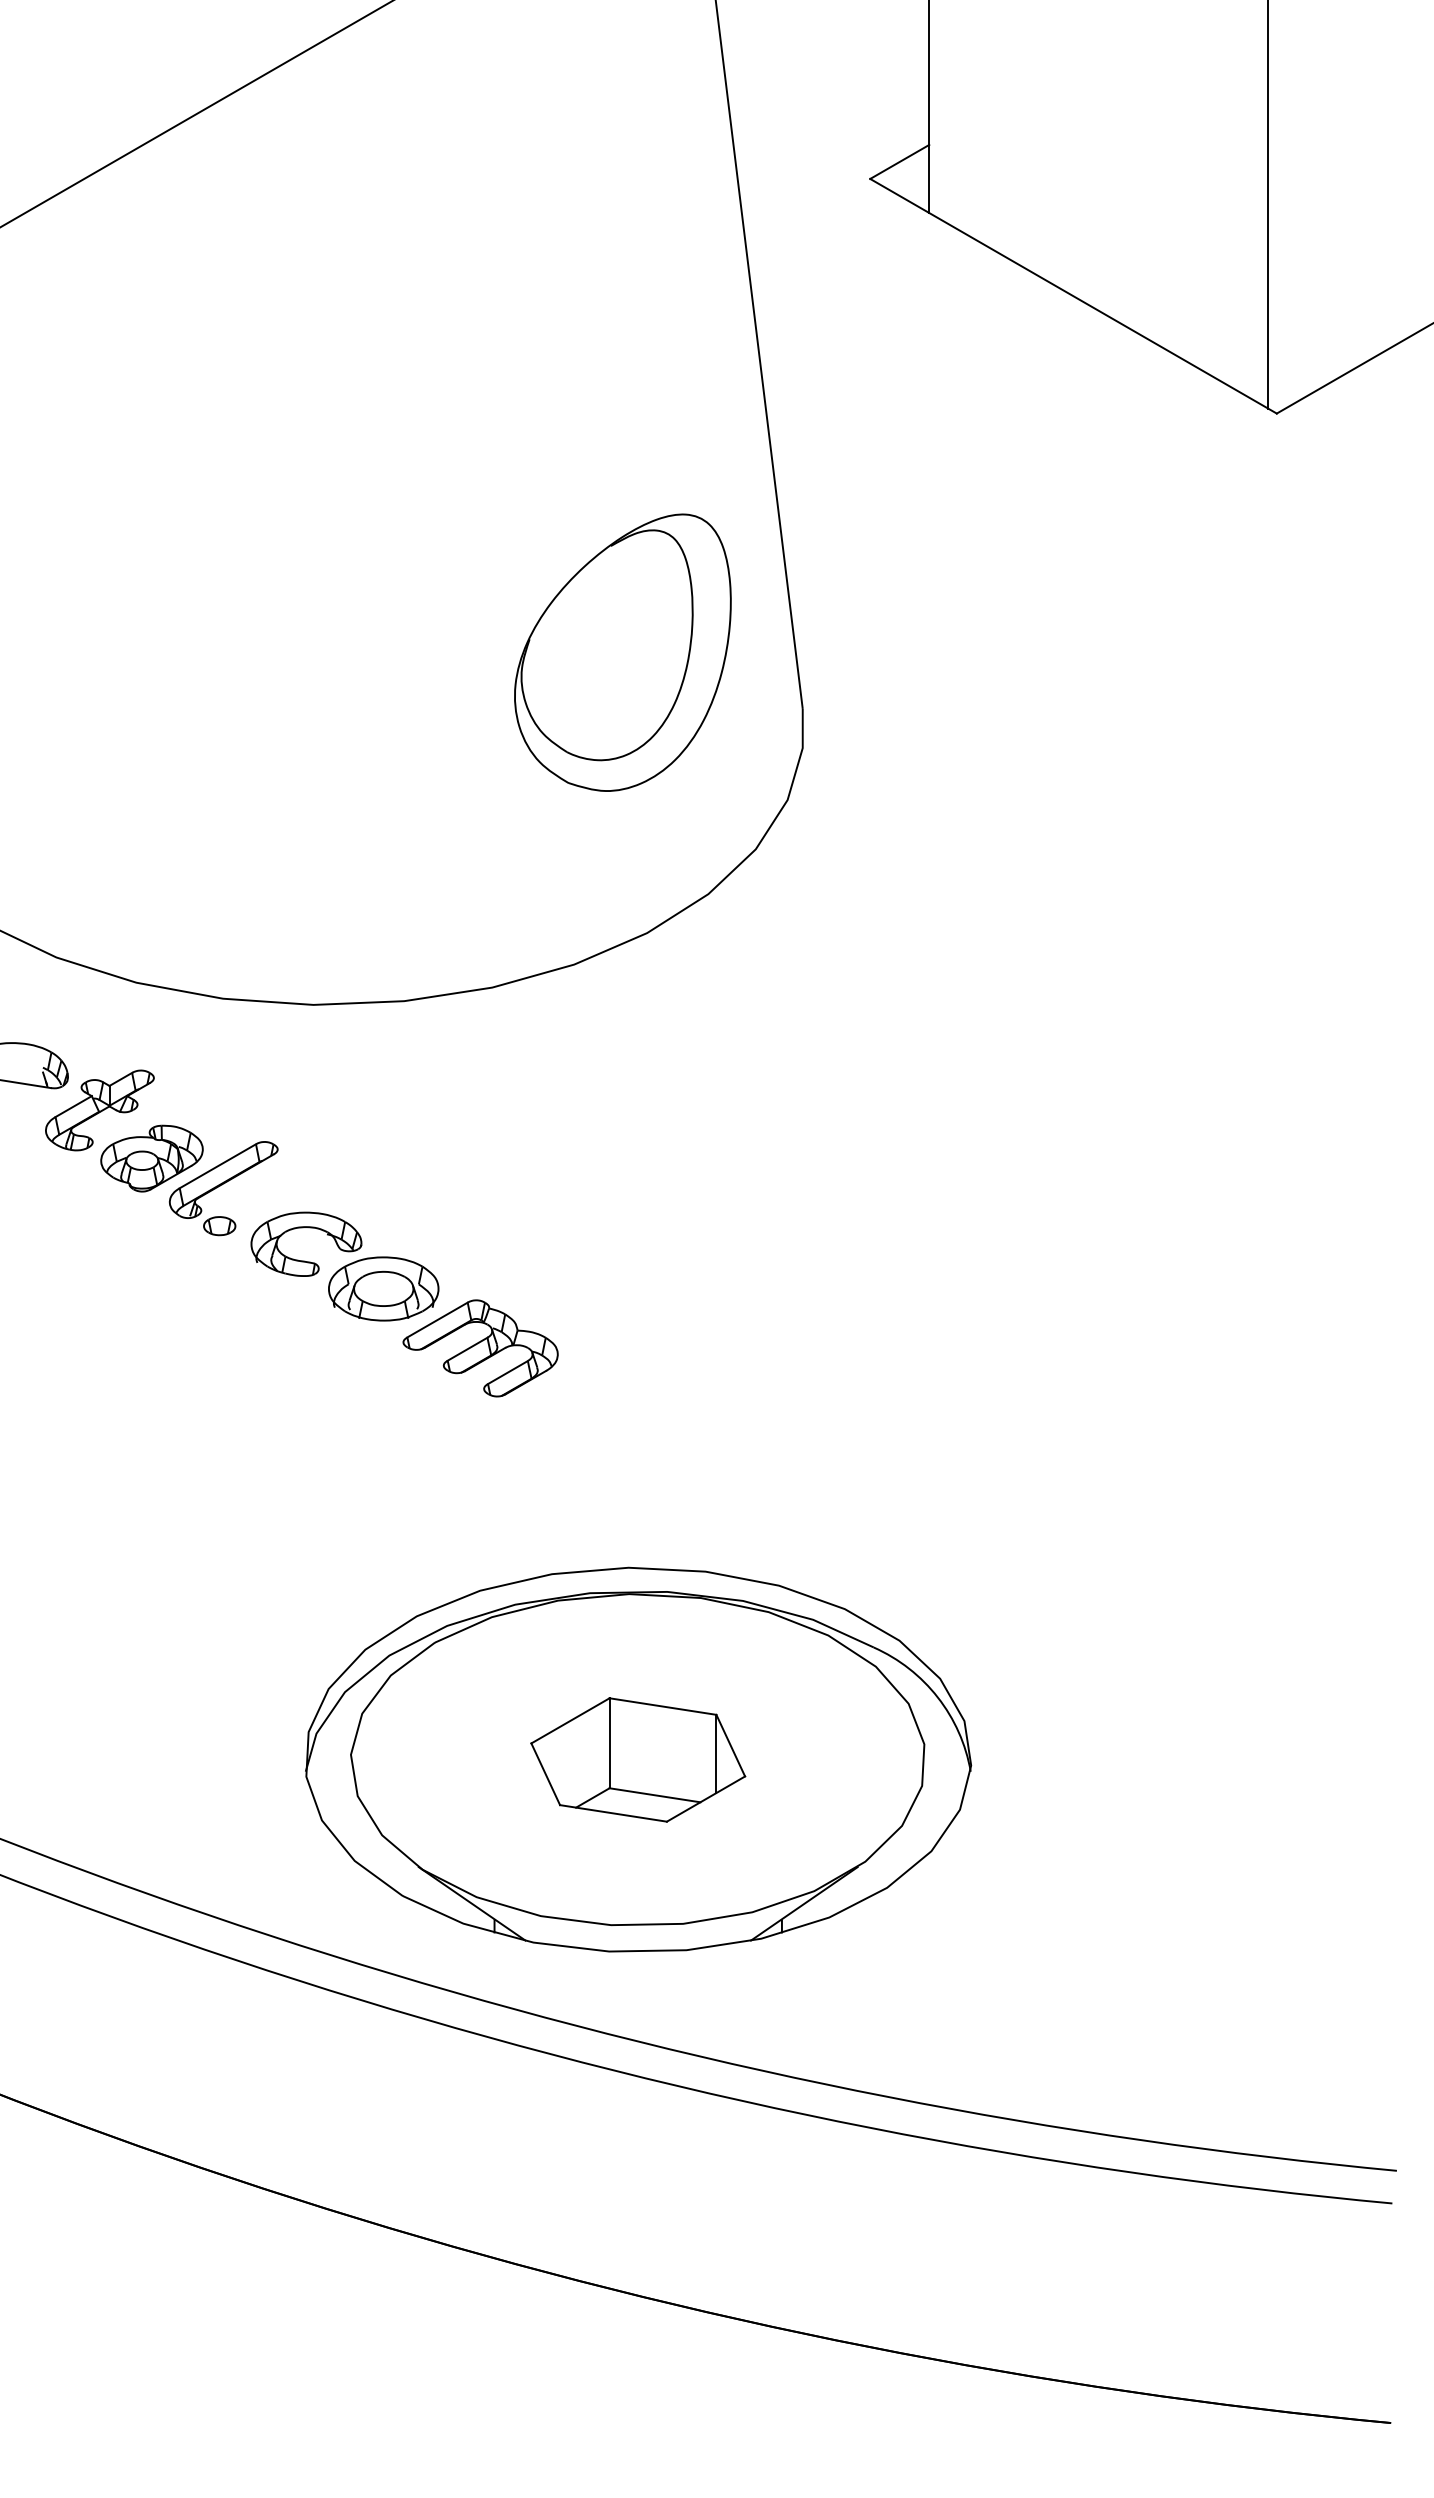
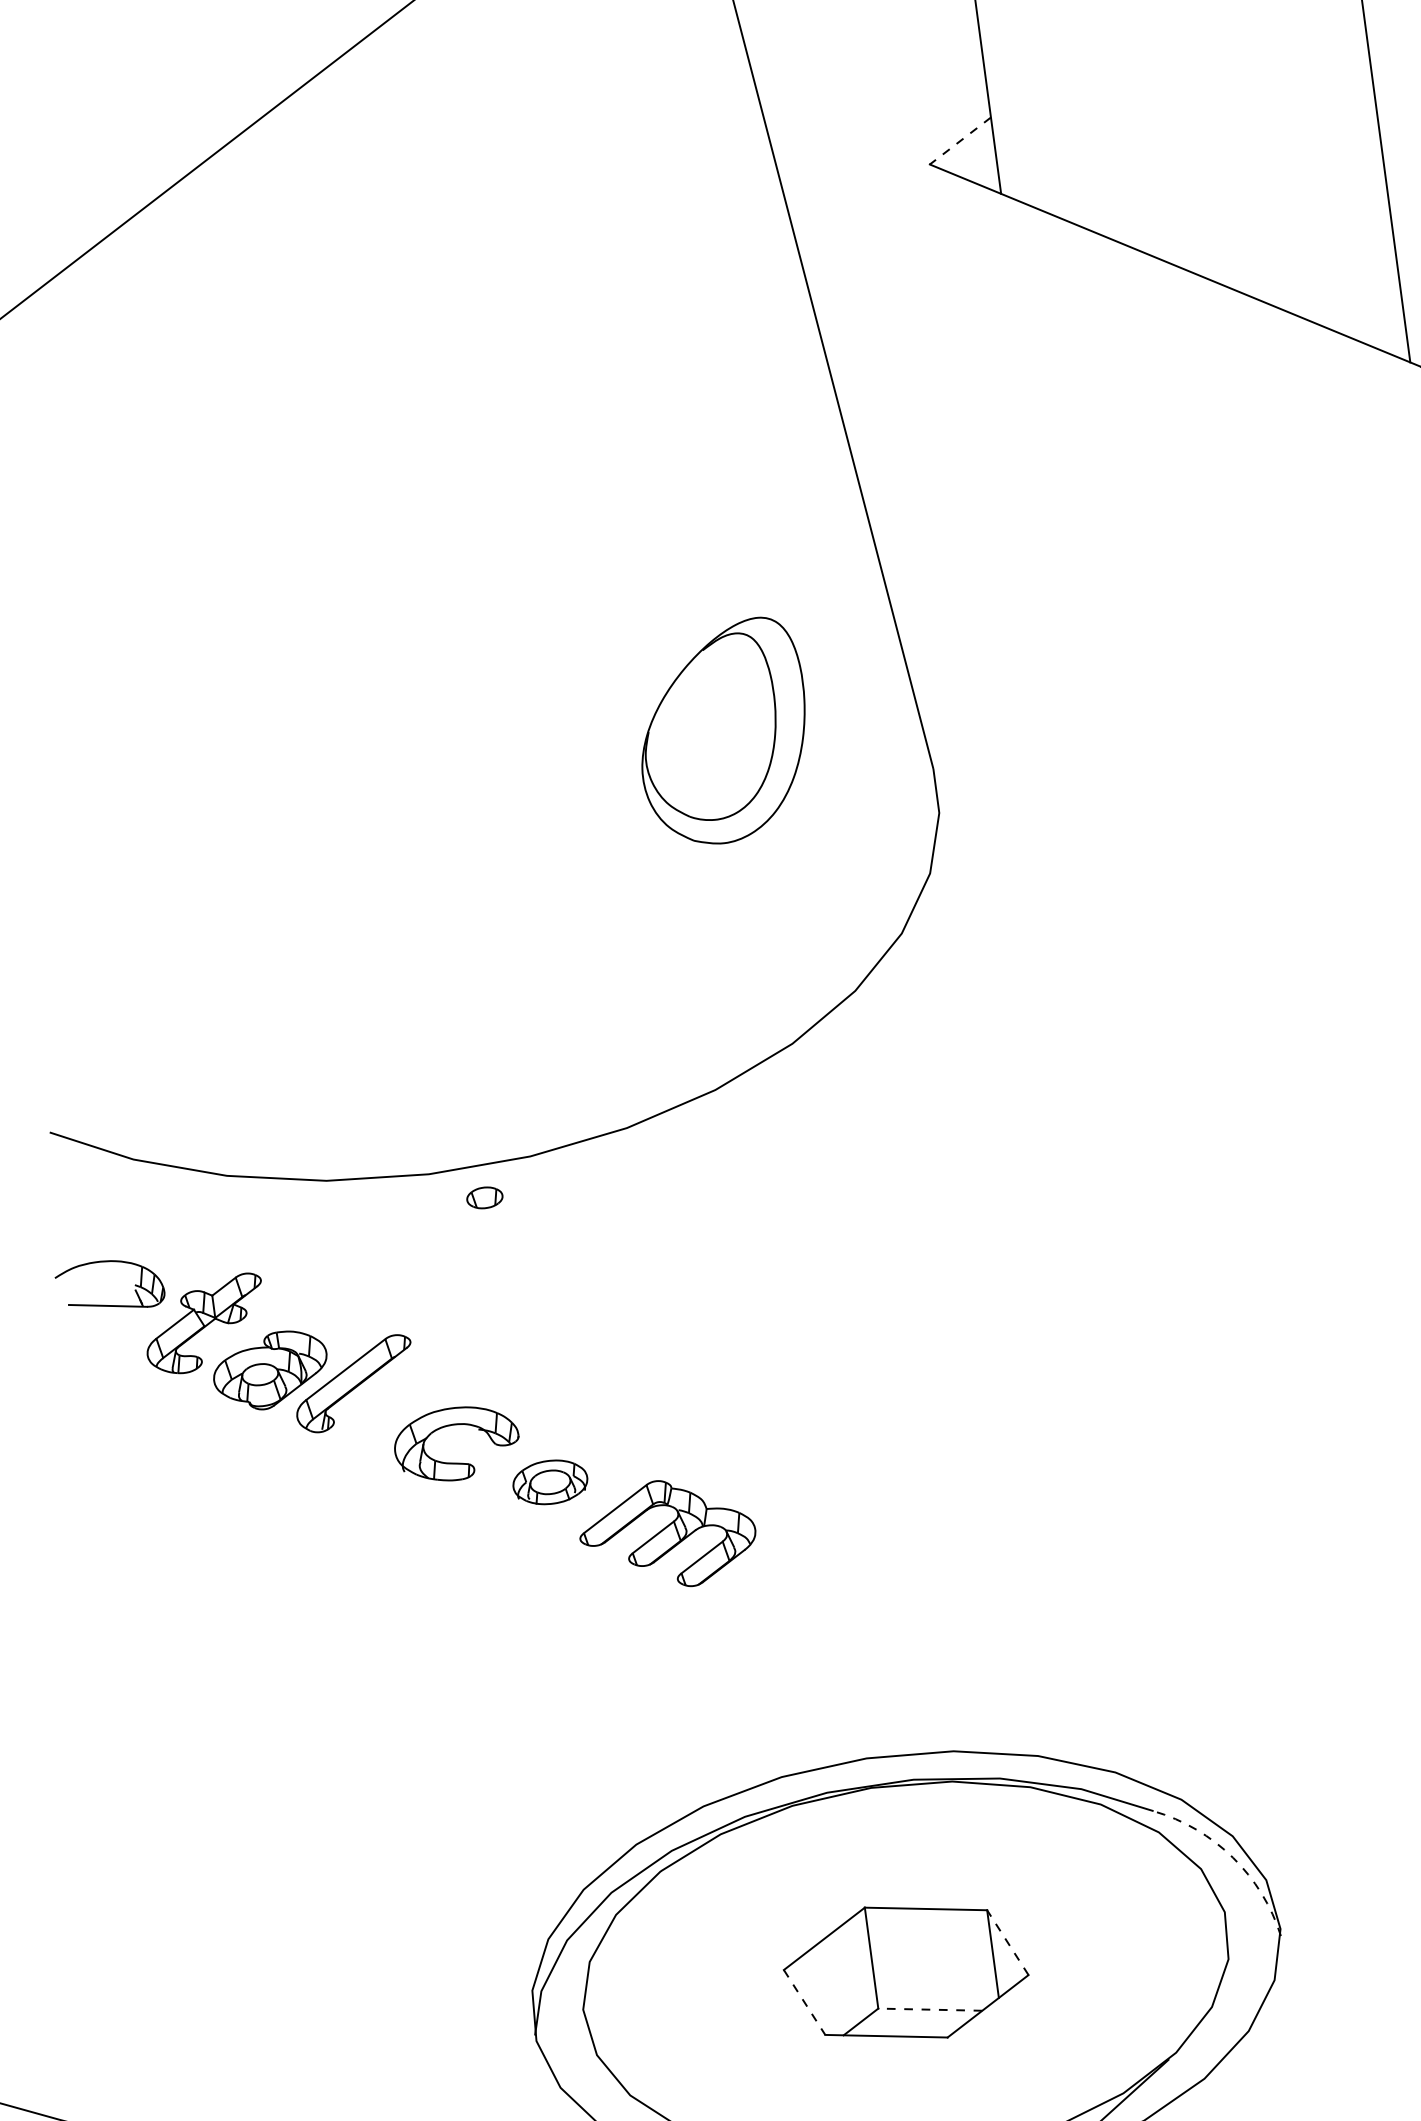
line: (899, 162) -> (960, 141), solid -> dashed
part: (622, 652) -> (722, 732), size x0.7
part: (219, 1226) -> (484, 1198), moved
part: (383, 1288) -> (549, 1481), size x0.6
arc: (937, 1697) -> (1232, 1857), solid -> dashed
line: (730, 1745) -> (1007, 1942), solid -> dashed
line: (545, 1774) -> (804, 2002), solid -> dashed
line: (655, 1795) -> (930, 2009), solid -> dashed

